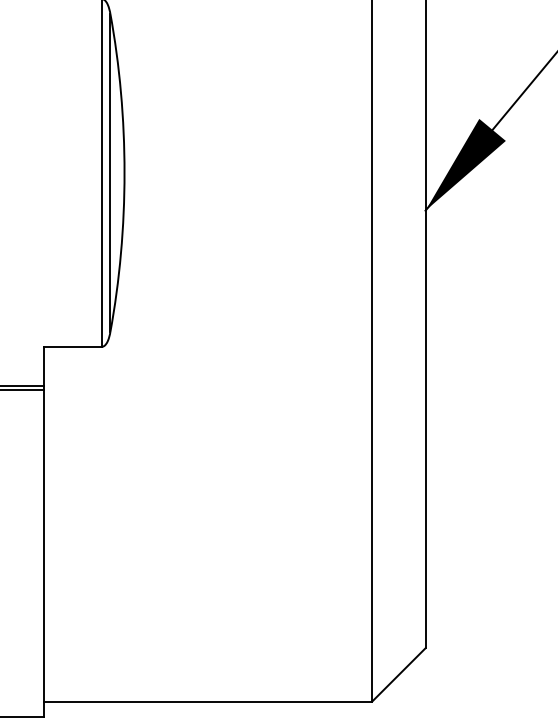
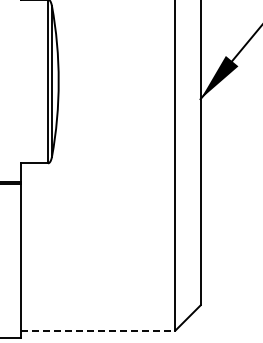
line: (208, 701) -> (98, 330), solid -> dashed

